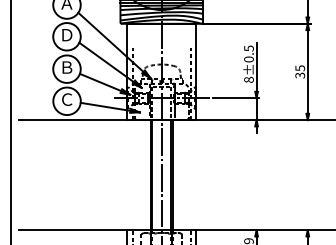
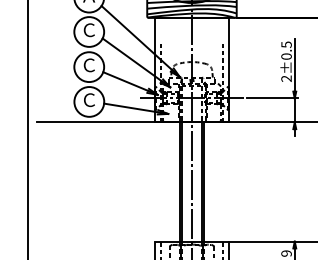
text: (67, 34) -> (89, 29), Ｄ -> Ｃ
text: (67, 67) -> (89, 65), Ｂ -> Ｃ
text: (248, 79) -> (286, 78), 8±0.5 -> 2±0.5
line: (72, 230) -> (95, 242), removed

